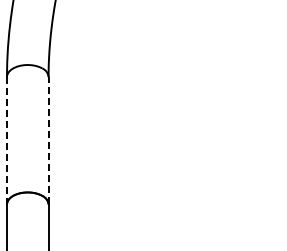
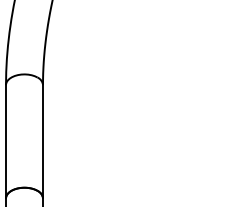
line: (6, 140) -> (5, 141), dashed -> solid
line: (48, 140) -> (42, 141), dashed -> solid

